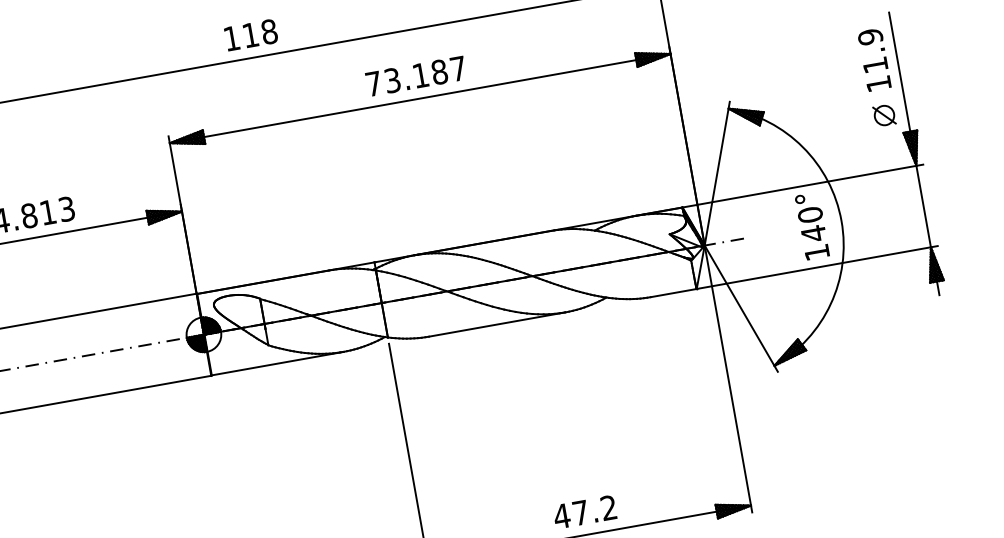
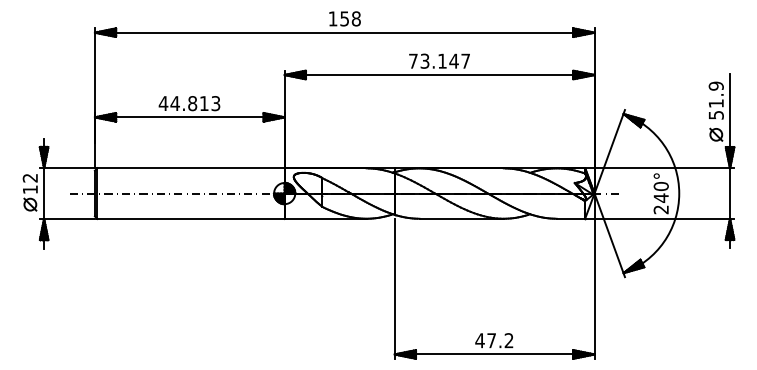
text: (250, 34) -> (344, 18), 118 -> 158
text: (438, 71) -> (453, 60), 73.187 -> 73.147
text: (879, 84) -> (716, 115), 11.9 -> 51.9
text: (815, 252) -> (660, 209), 140° -> 240°

